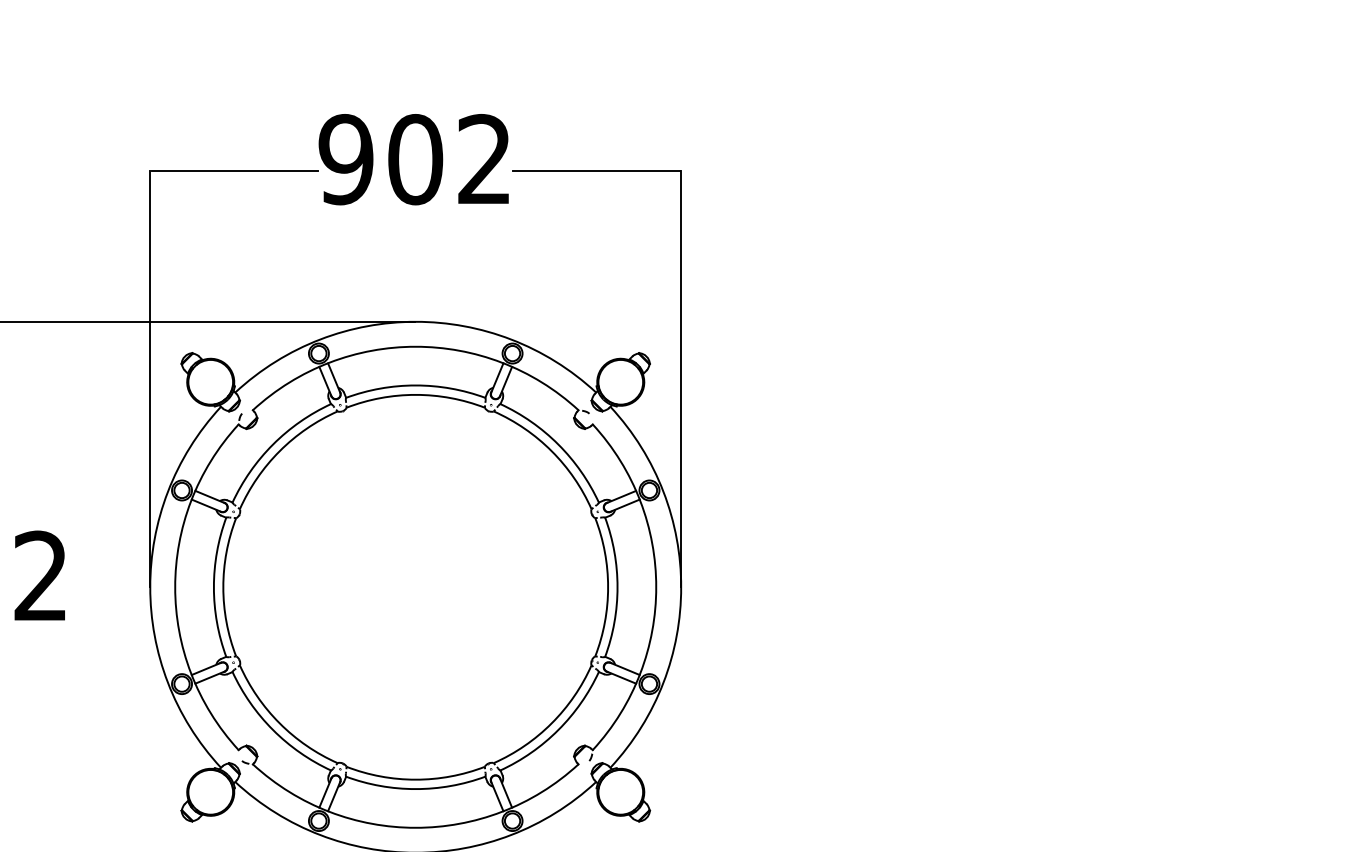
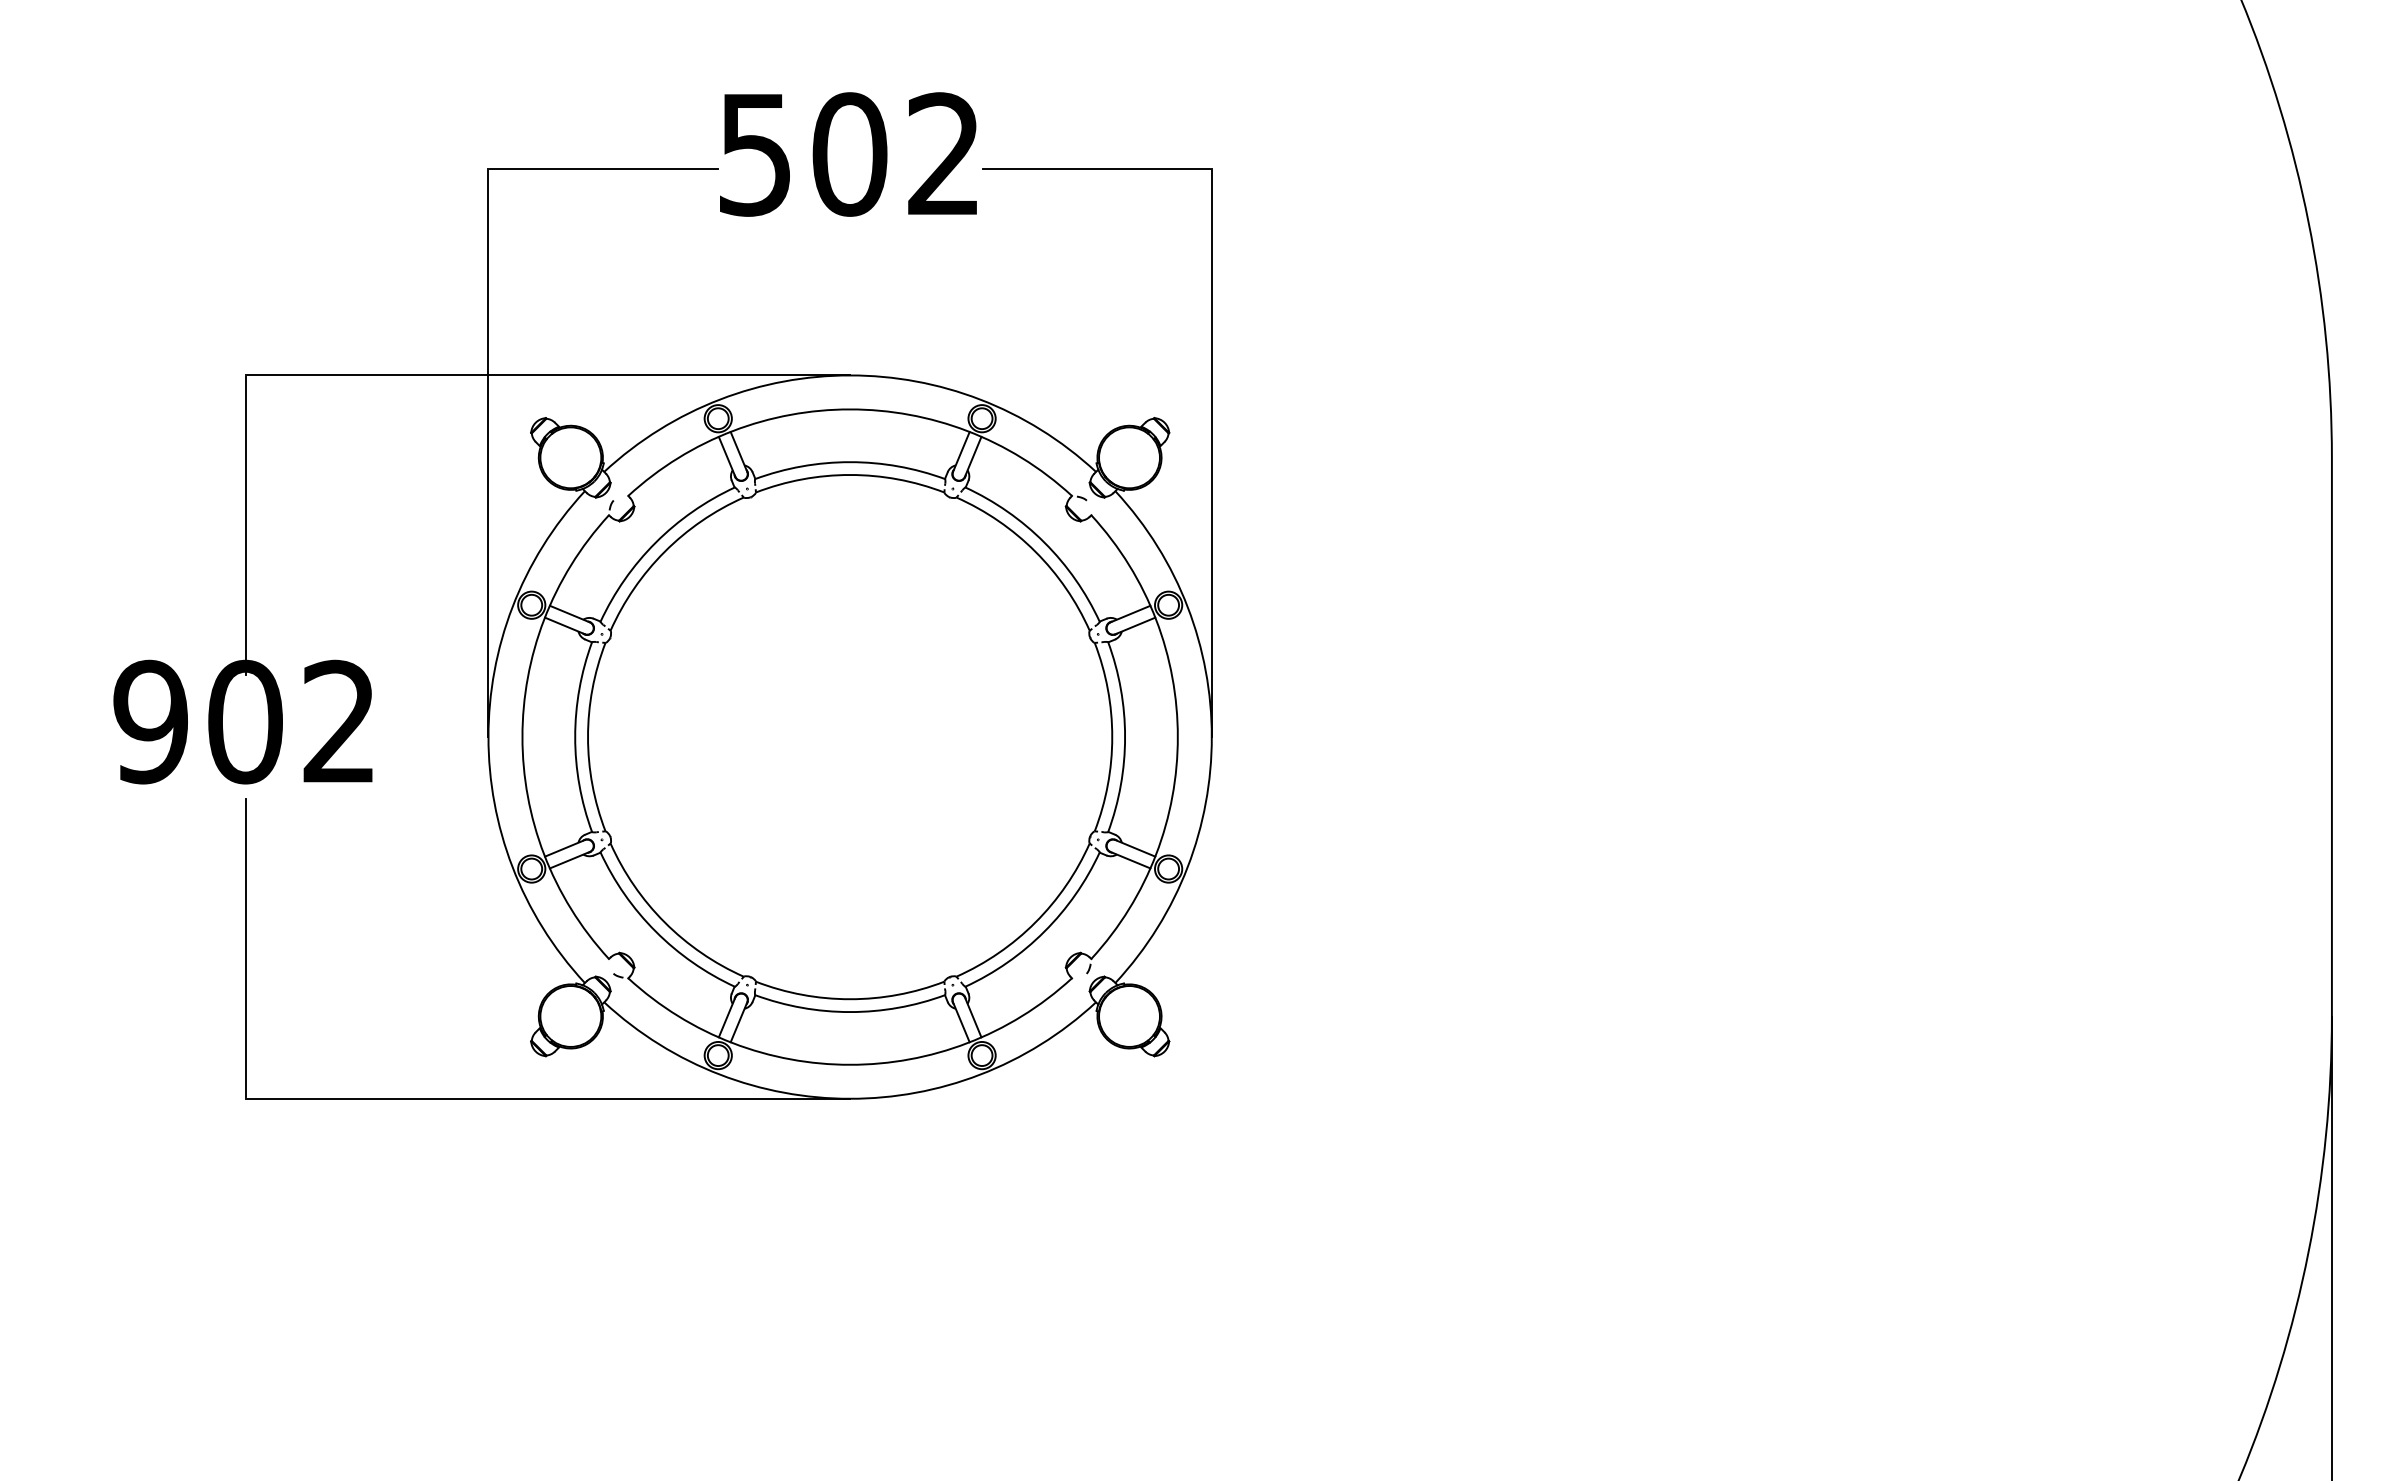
text: (346, 159) -> (755, 154), 902 -> 502

